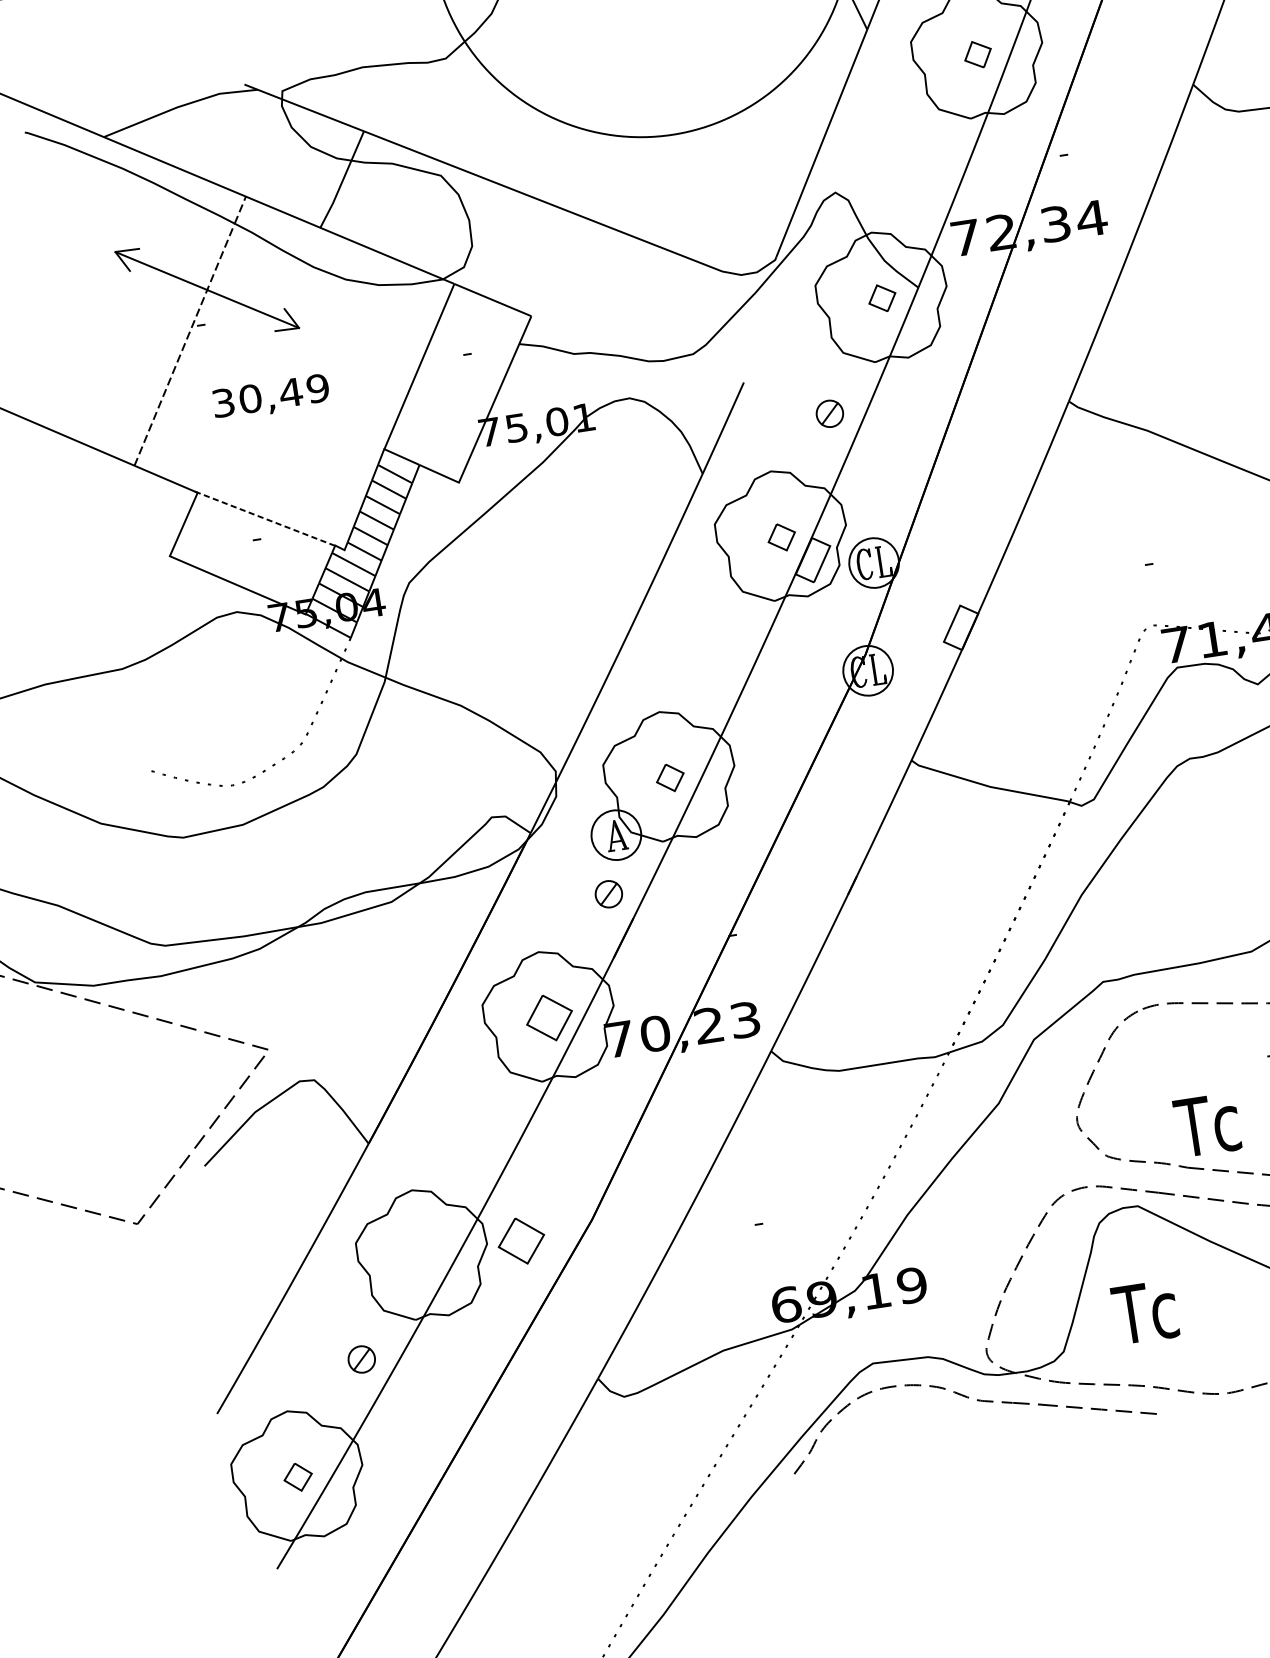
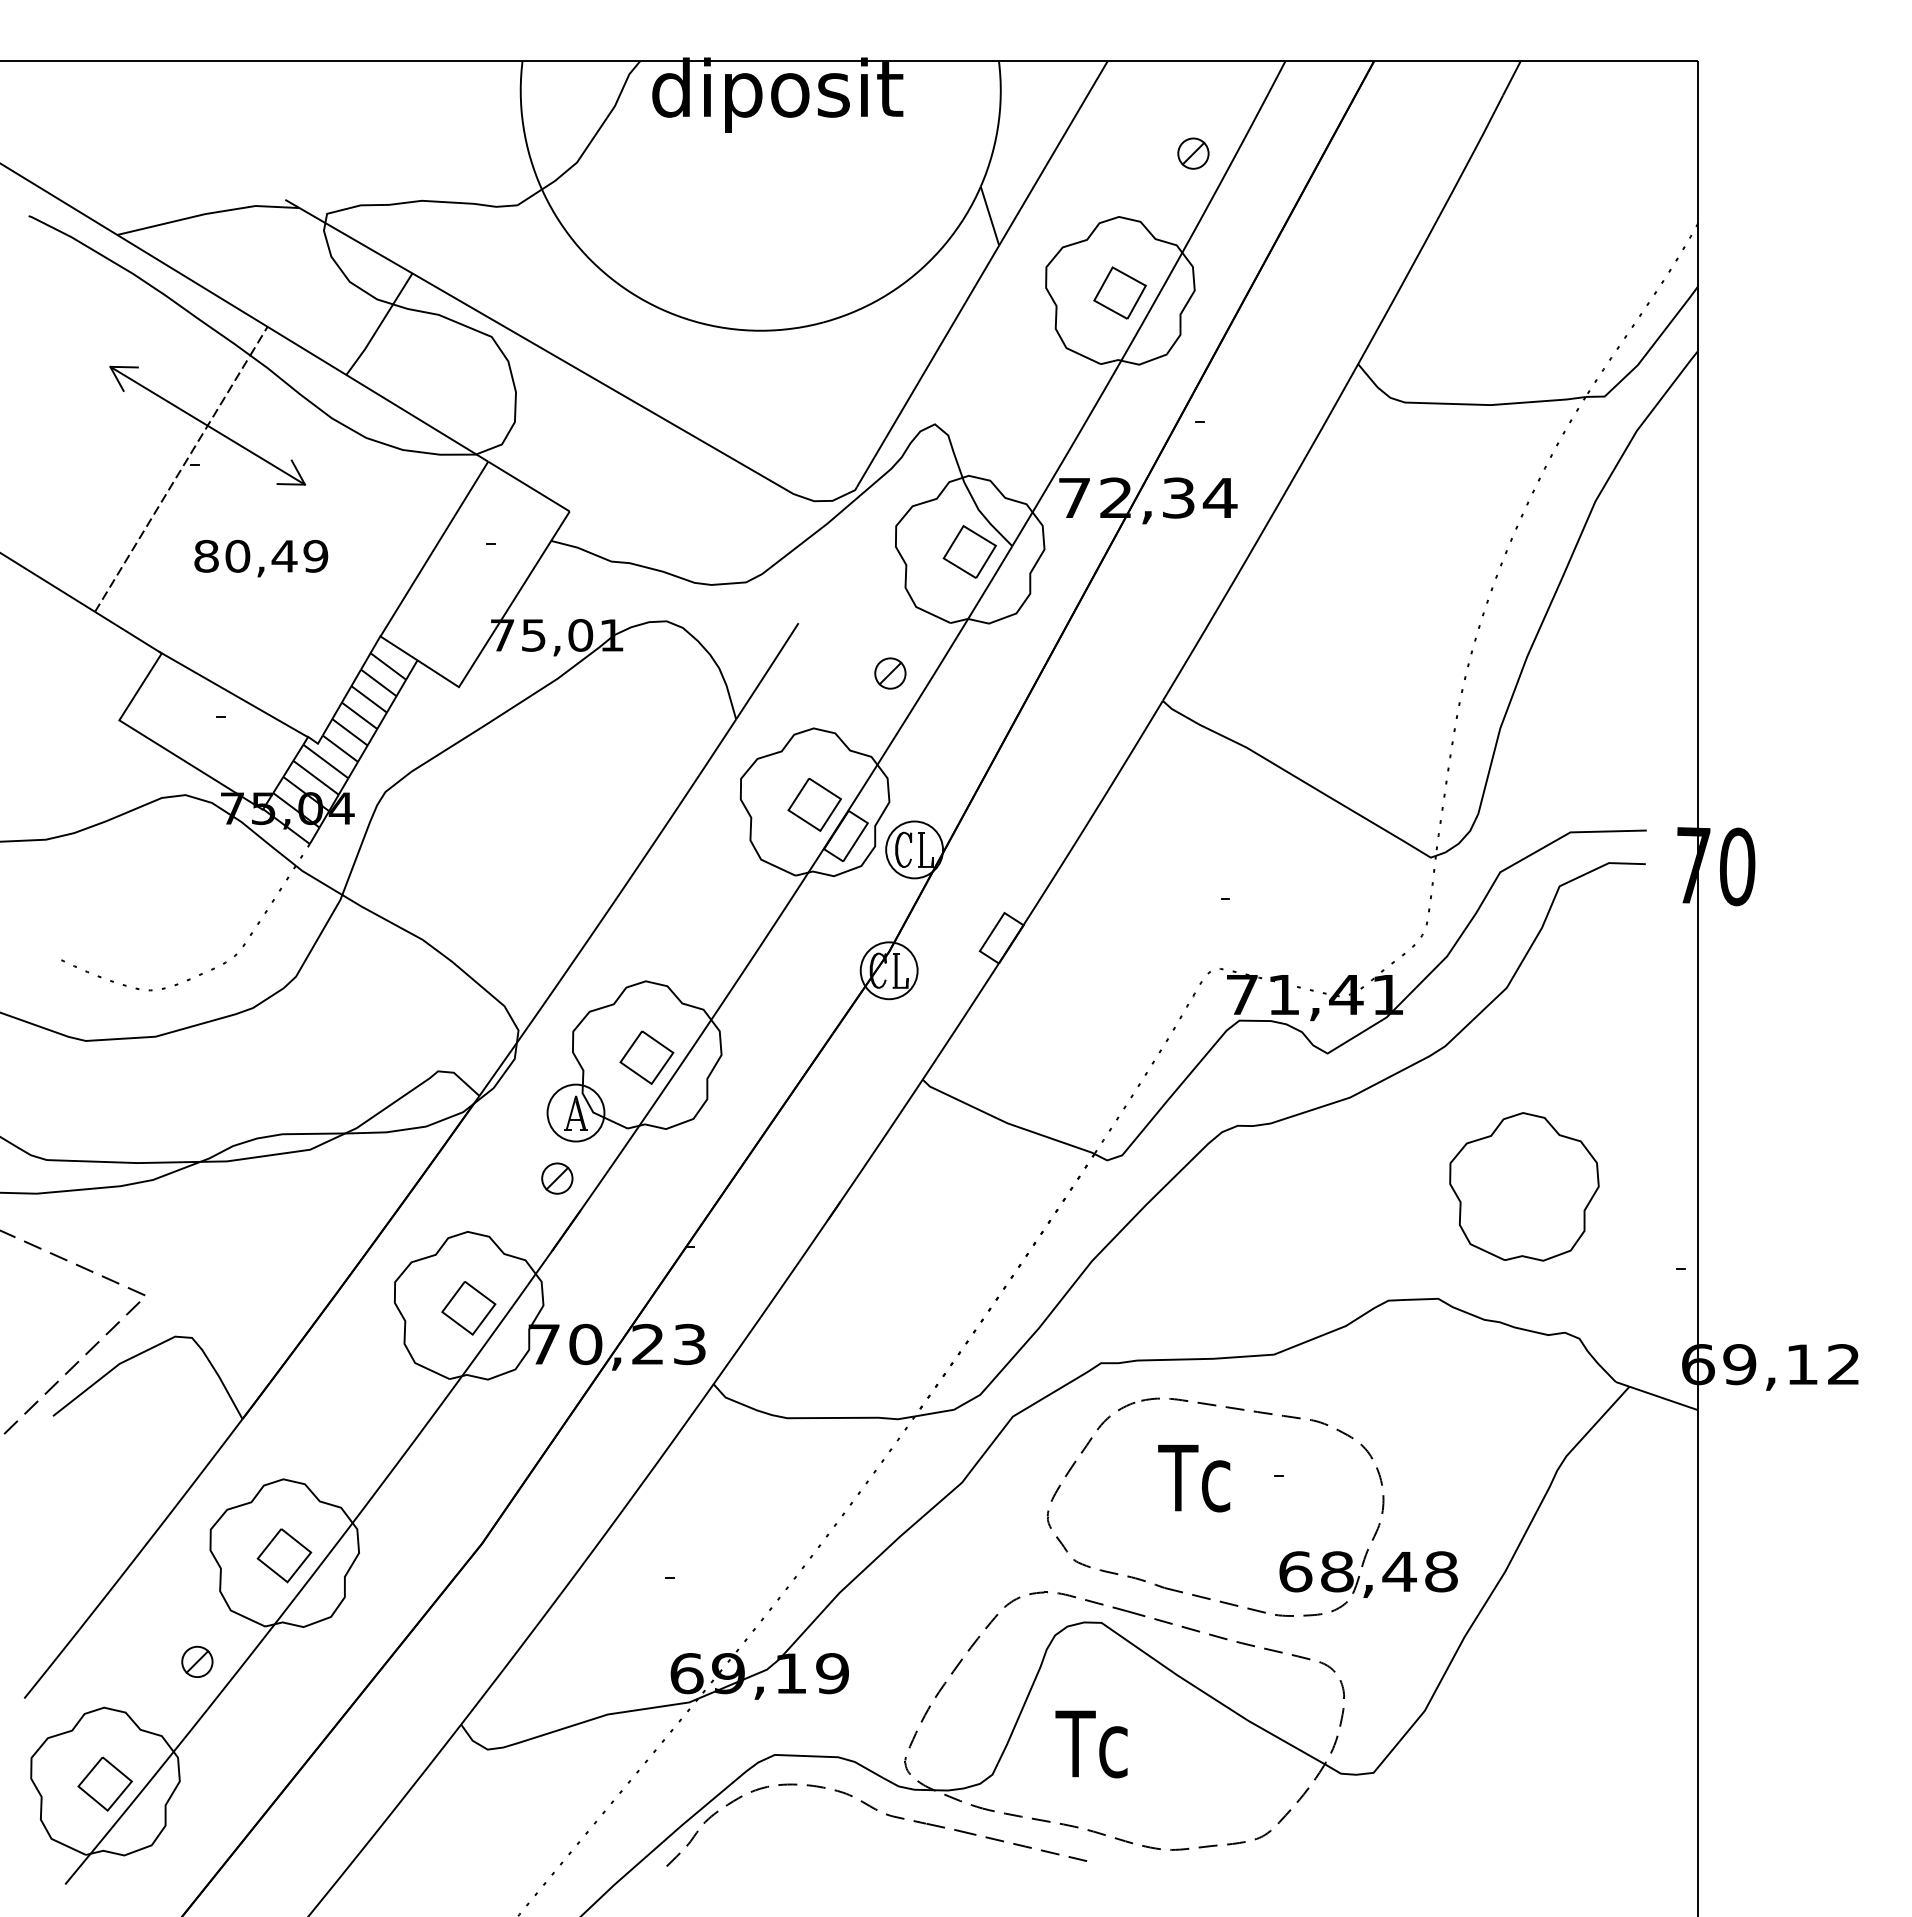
part: (977, 54) -> (1119, 292), size x1.67
part: (882, 297) -> (969, 551), size x1.67
text: (223, 403) -> (206, 556), 30,49 -> 80,49
line: (265, 518) -> (233, 694), dashed -> solid
part: (781, 537) -> (814, 804), size x1.67
part: (669, 777) -> (646, 1057), size x1.67
text: (1207, 1125) -> (1194, 1478), moved
part: (521, 1240) -> (284, 1555), moved
part: (297, 1476) -> (104, 1783), size x1.67

